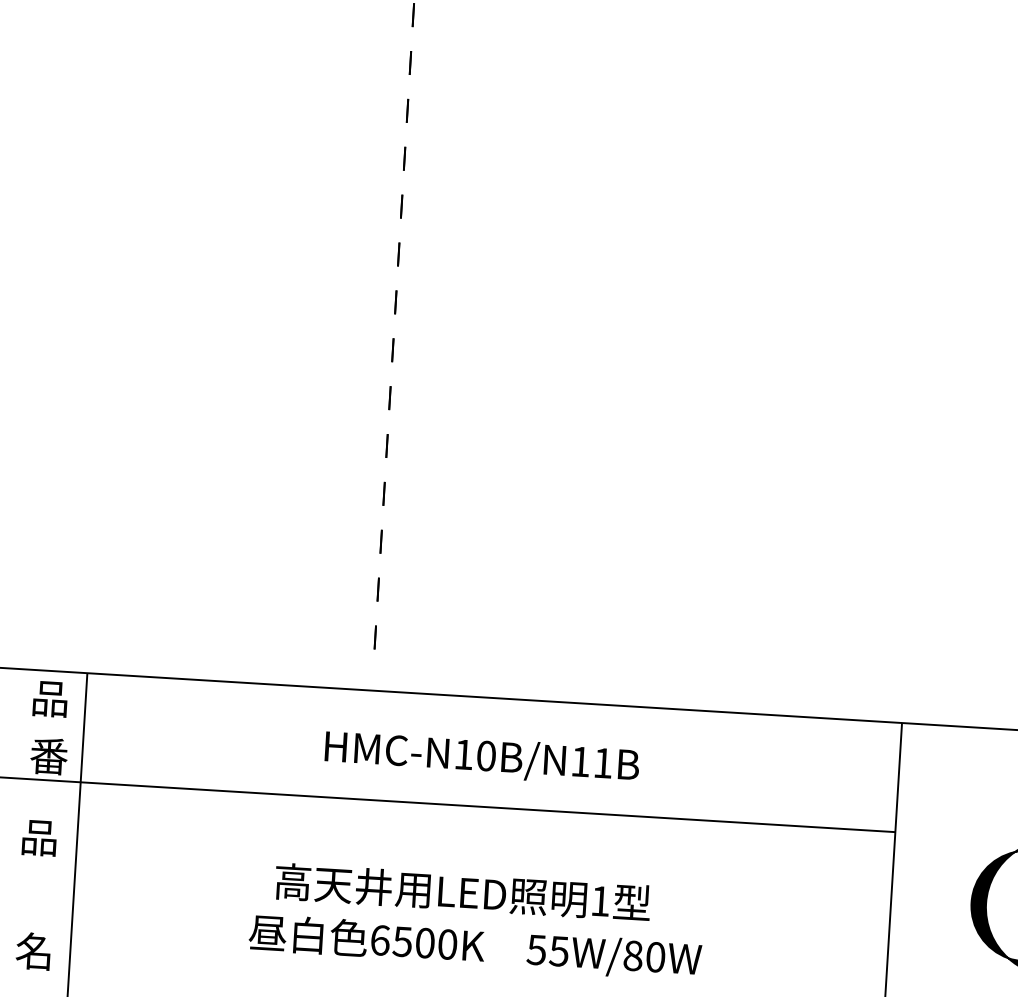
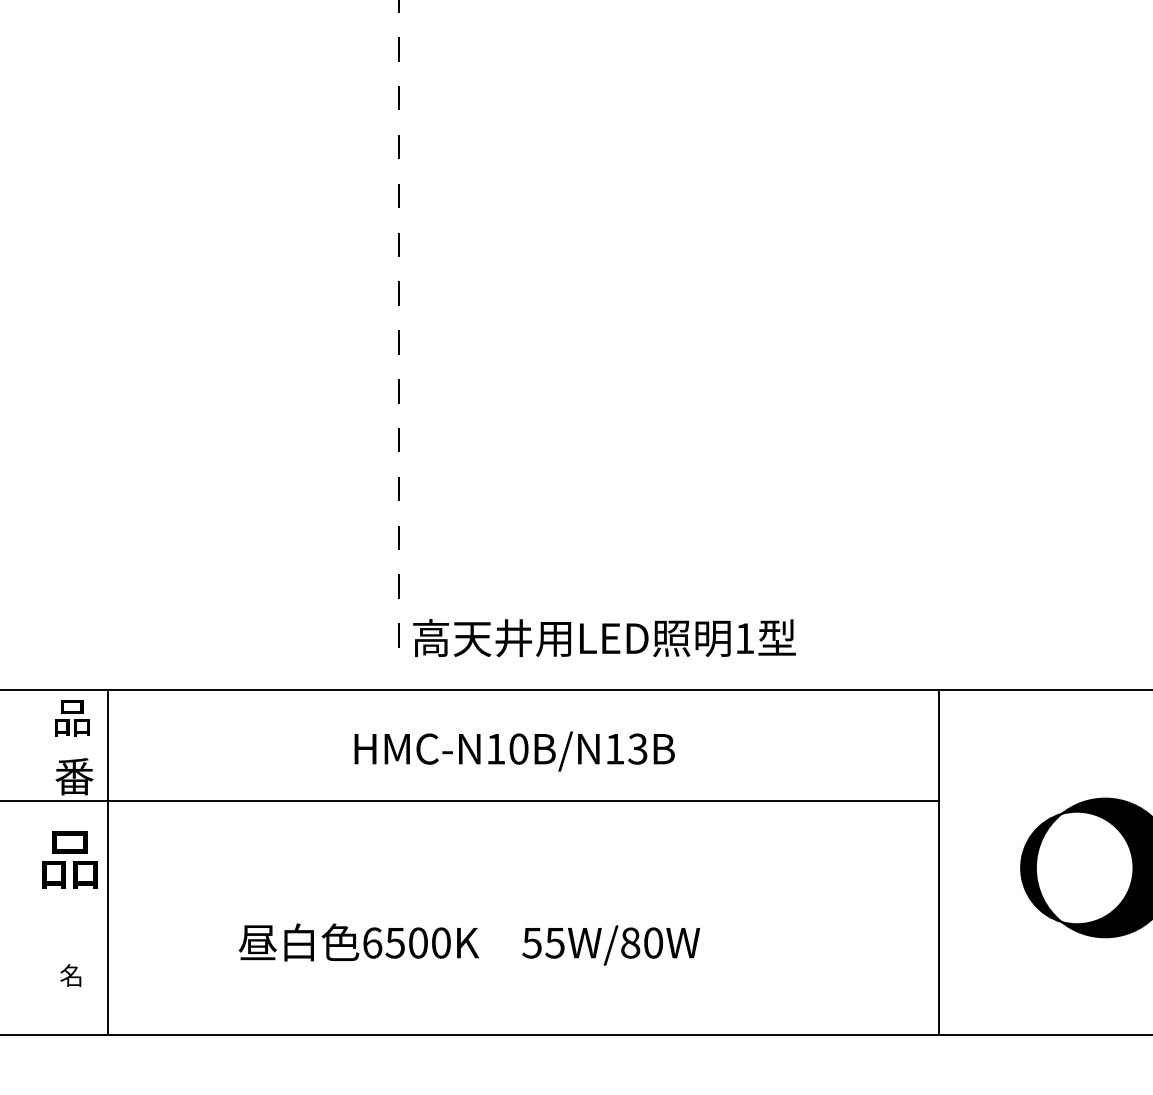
text: (602, 762) -> (637, 748), HMC-N10B/N11B -> HMC-N10B/N13B
part: (39, 838) -> (69, 860), size x1.6
text: (462, 892) -> (604, 638), moved
text: (475, 947) -> (469, 944), moved
part: (33, 951) -> (70, 975), size x0.6

